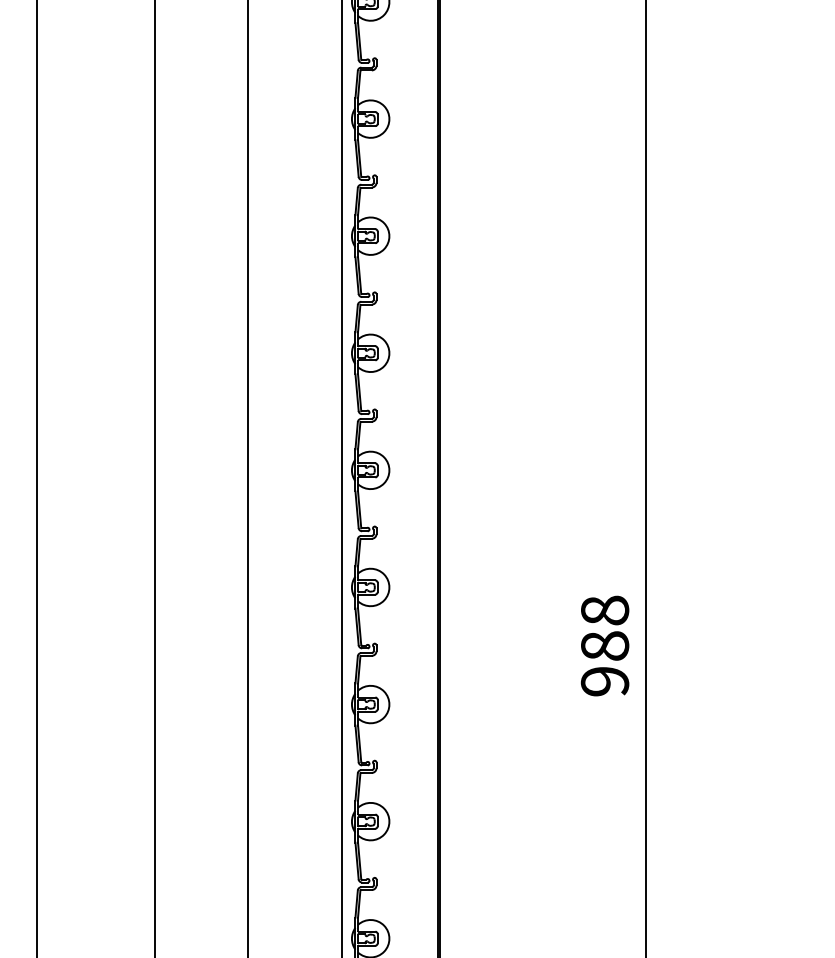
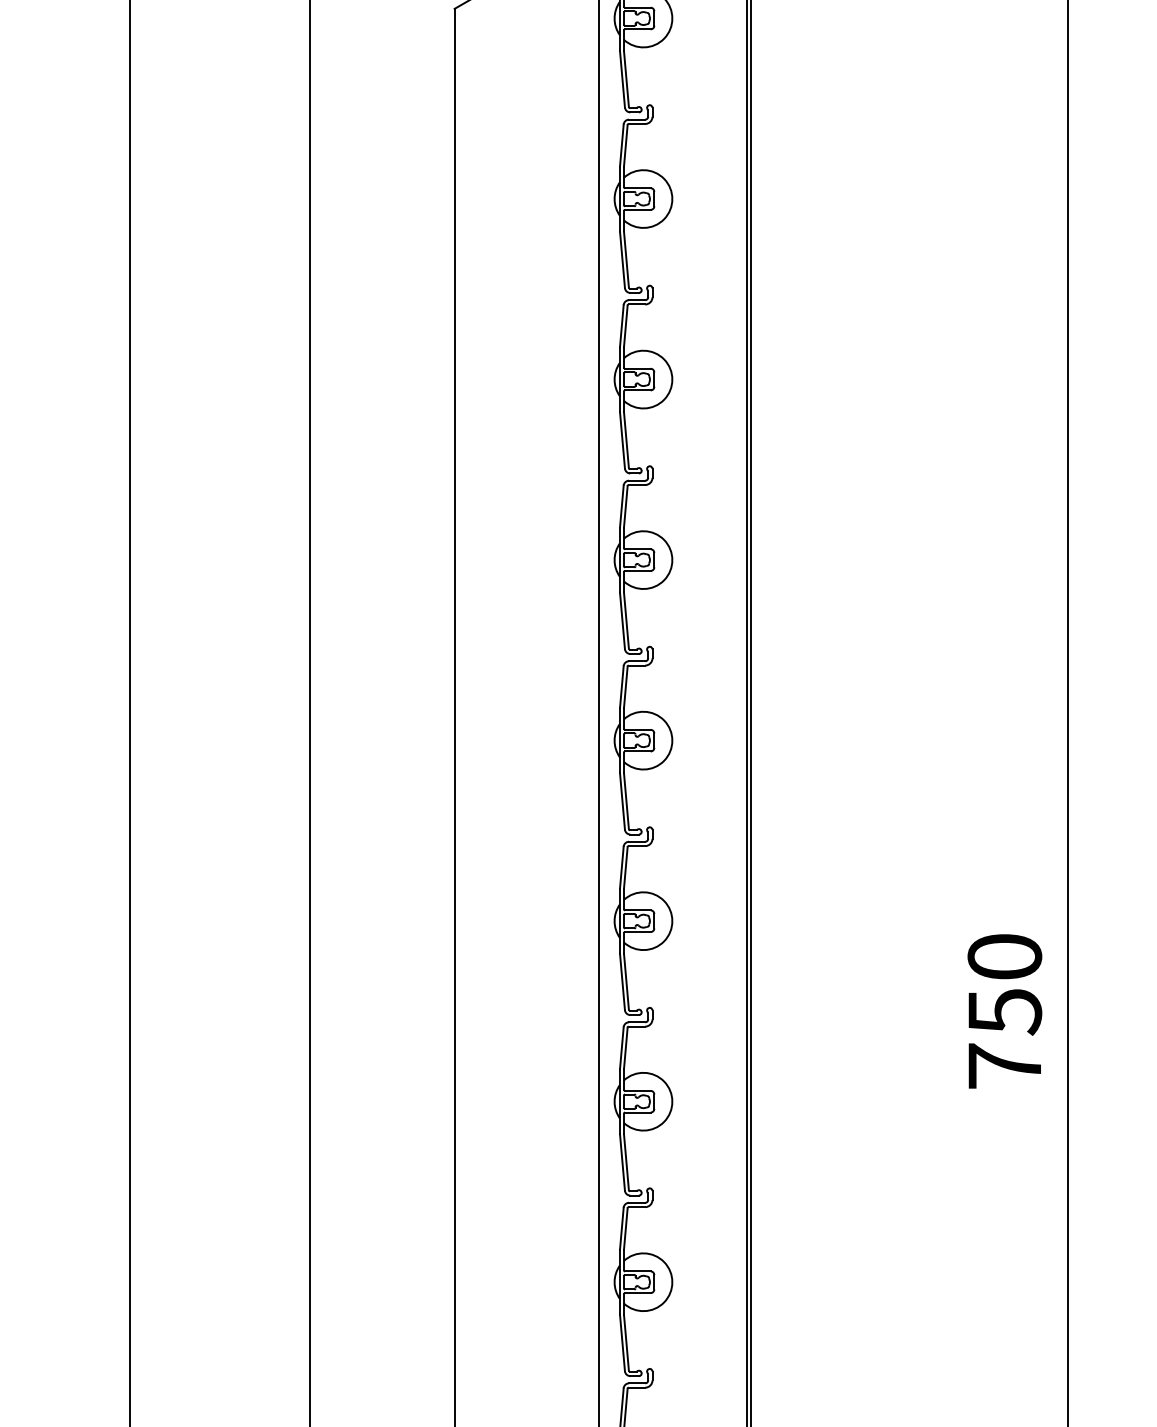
text: (604, 645) -> (1004, 1010), 988 -> 750

